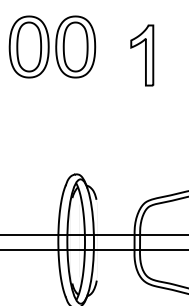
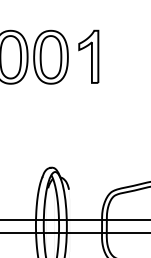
part: (142, 55) -> (88, 56), moved

